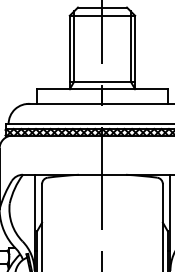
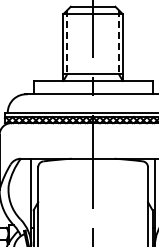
line: (74, 46) -> (67, 42), solid -> dashed
line: (130, 46) -> (118, 42), solid -> dashed

